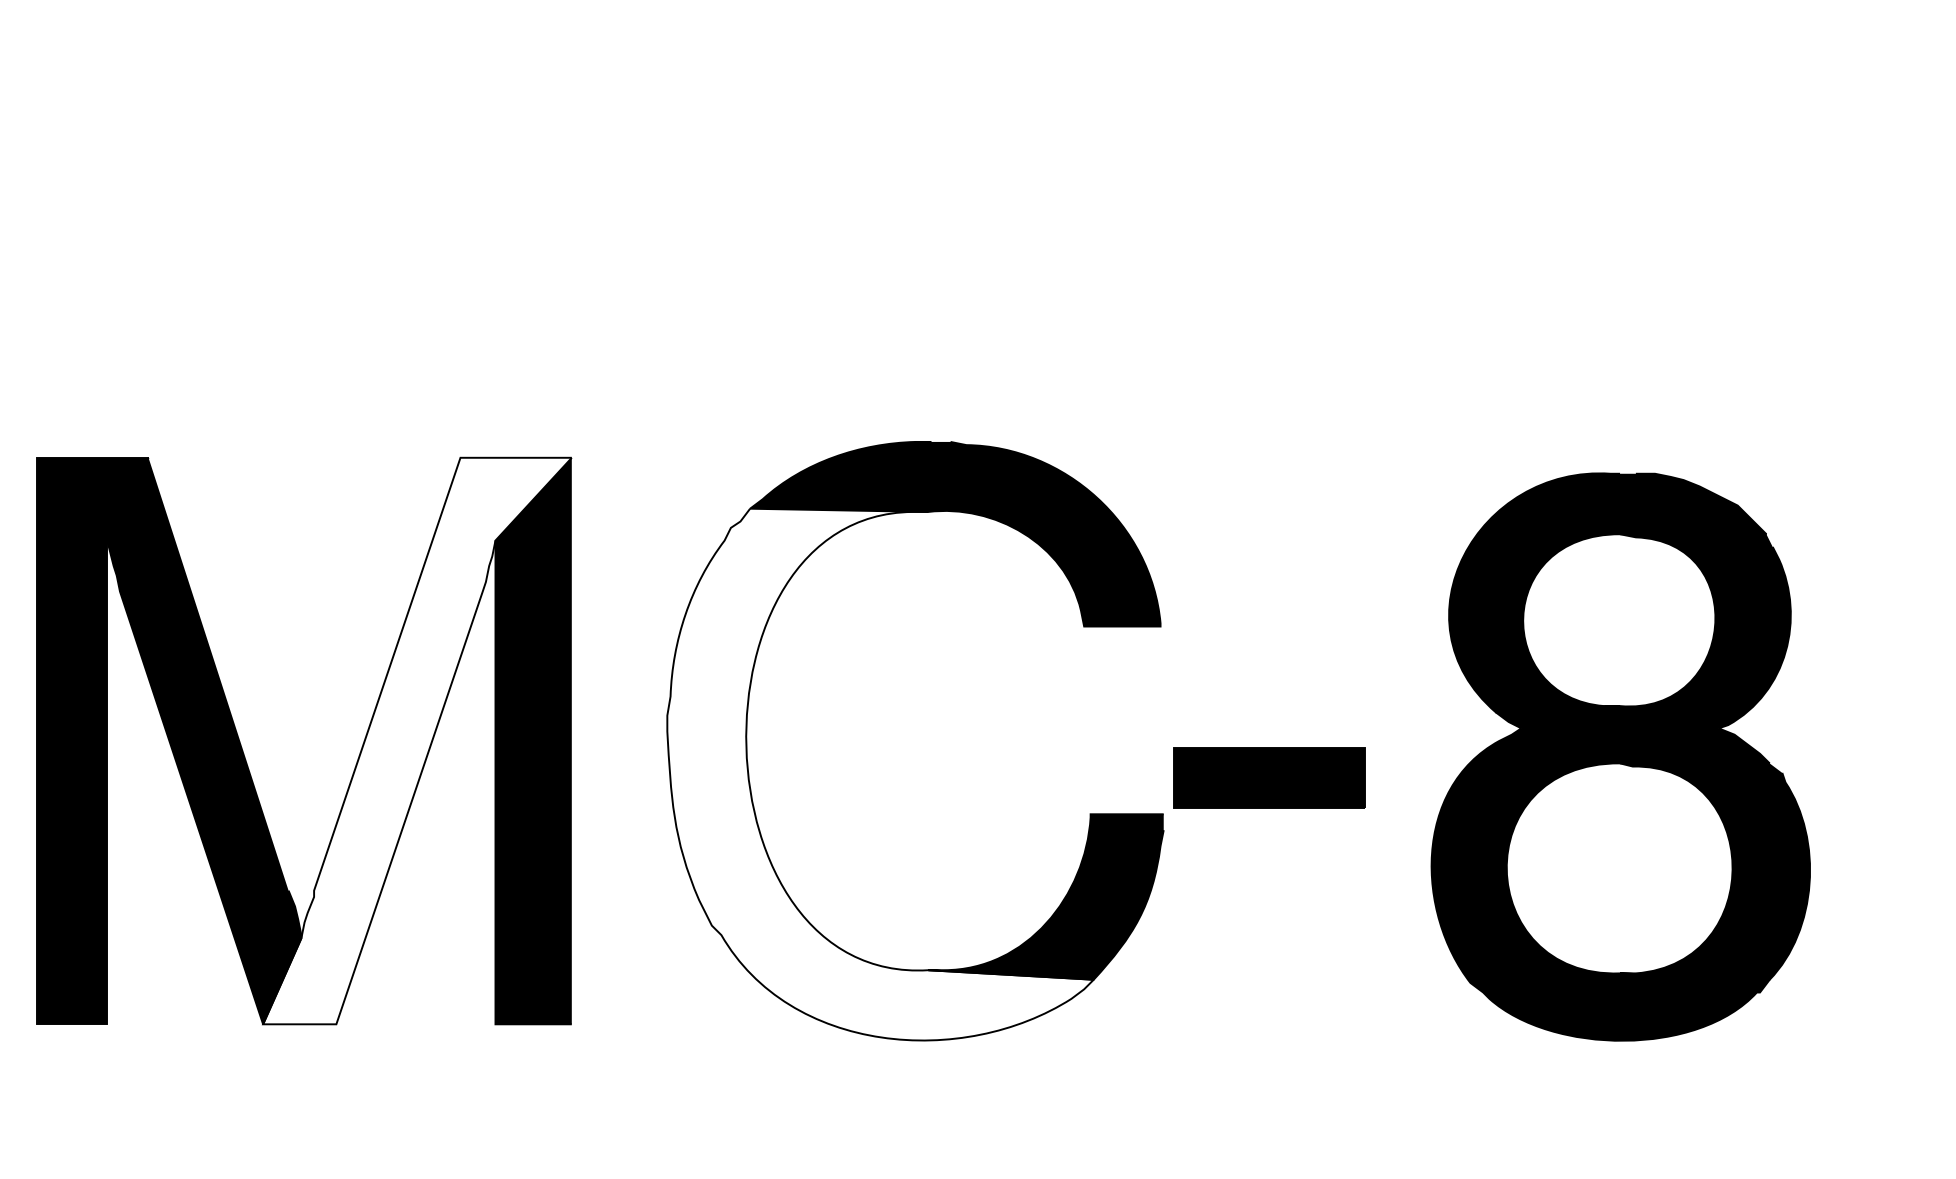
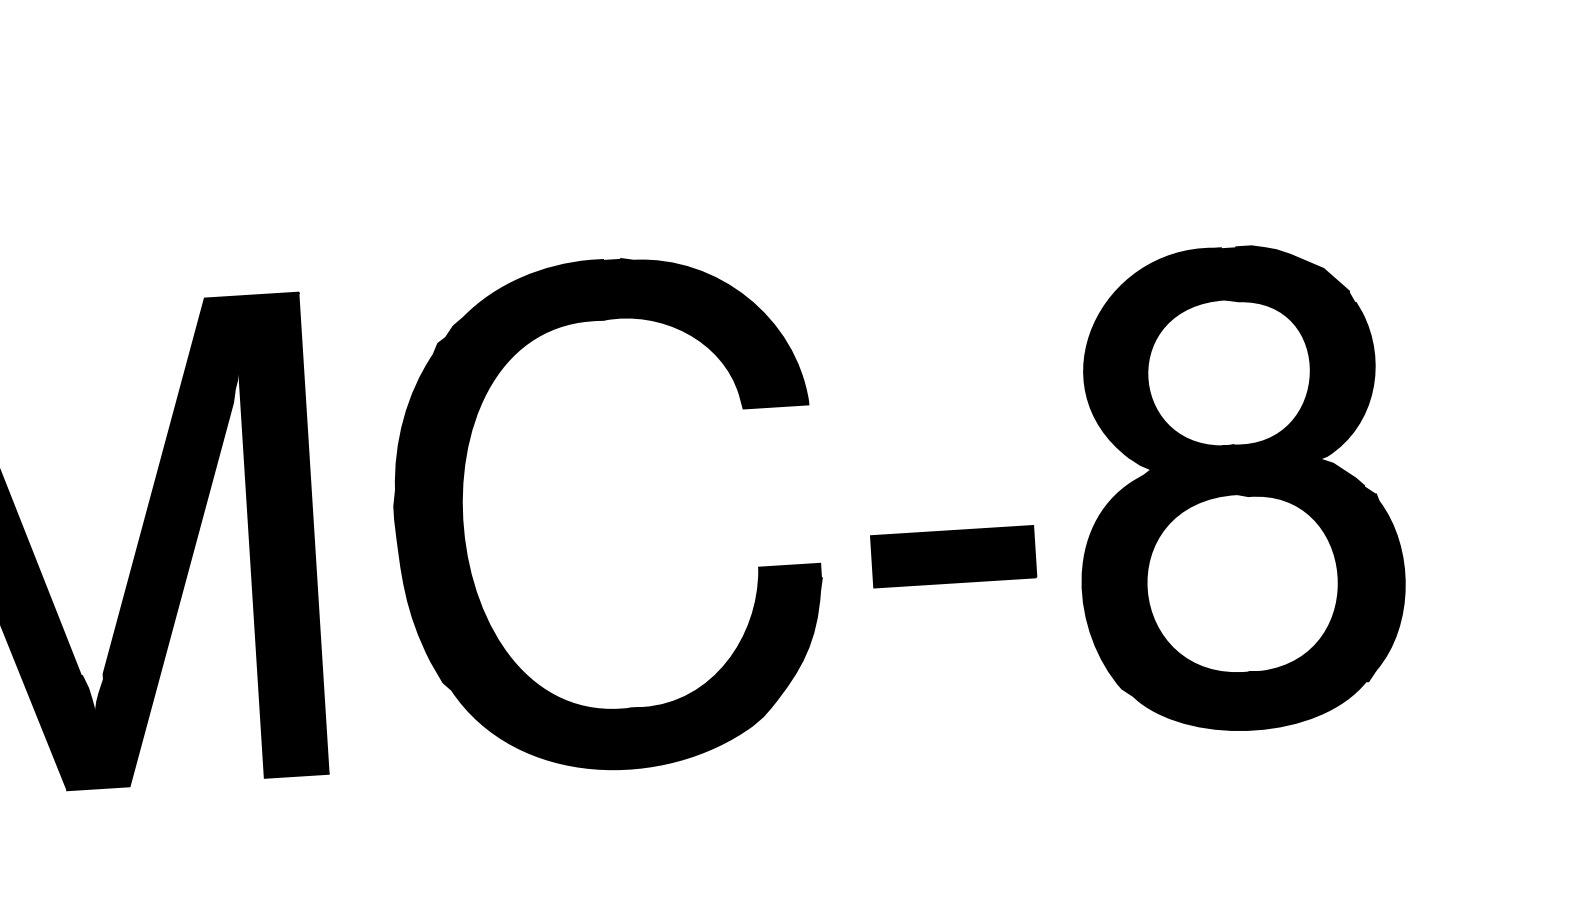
fill: (417, 740) -> (183, 540), added
part: (1620, 756) -> (1237, 488), moved
fill: (880, 774) -> (578, 545), added
part: (1269, 777) -> (953, 556), moved

